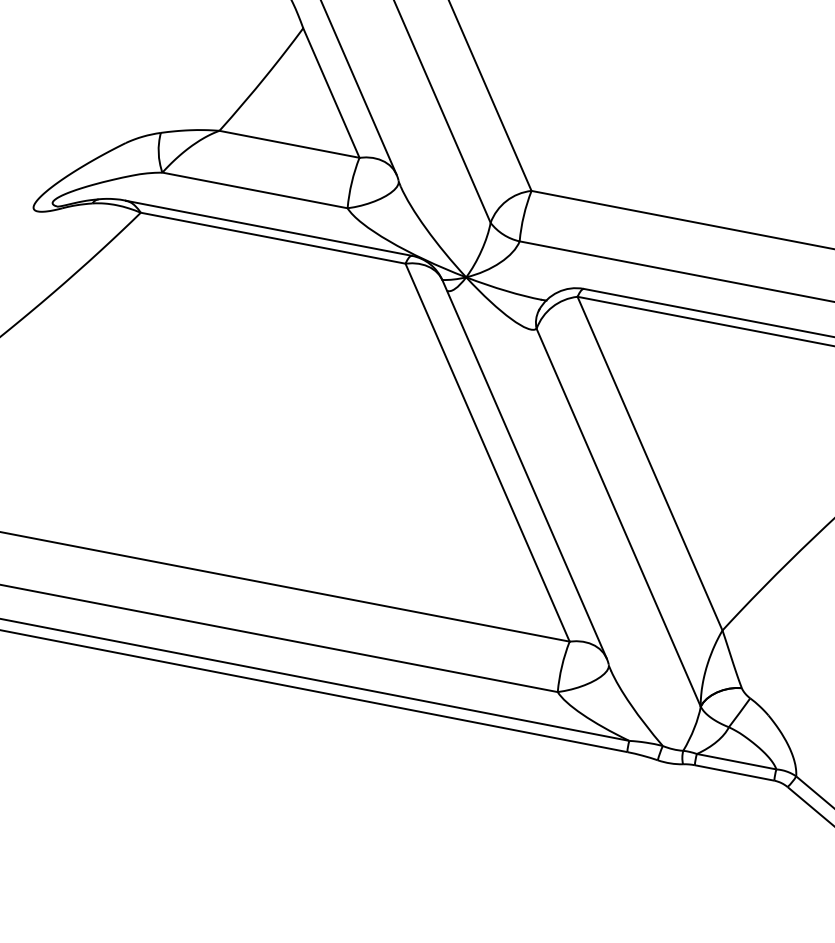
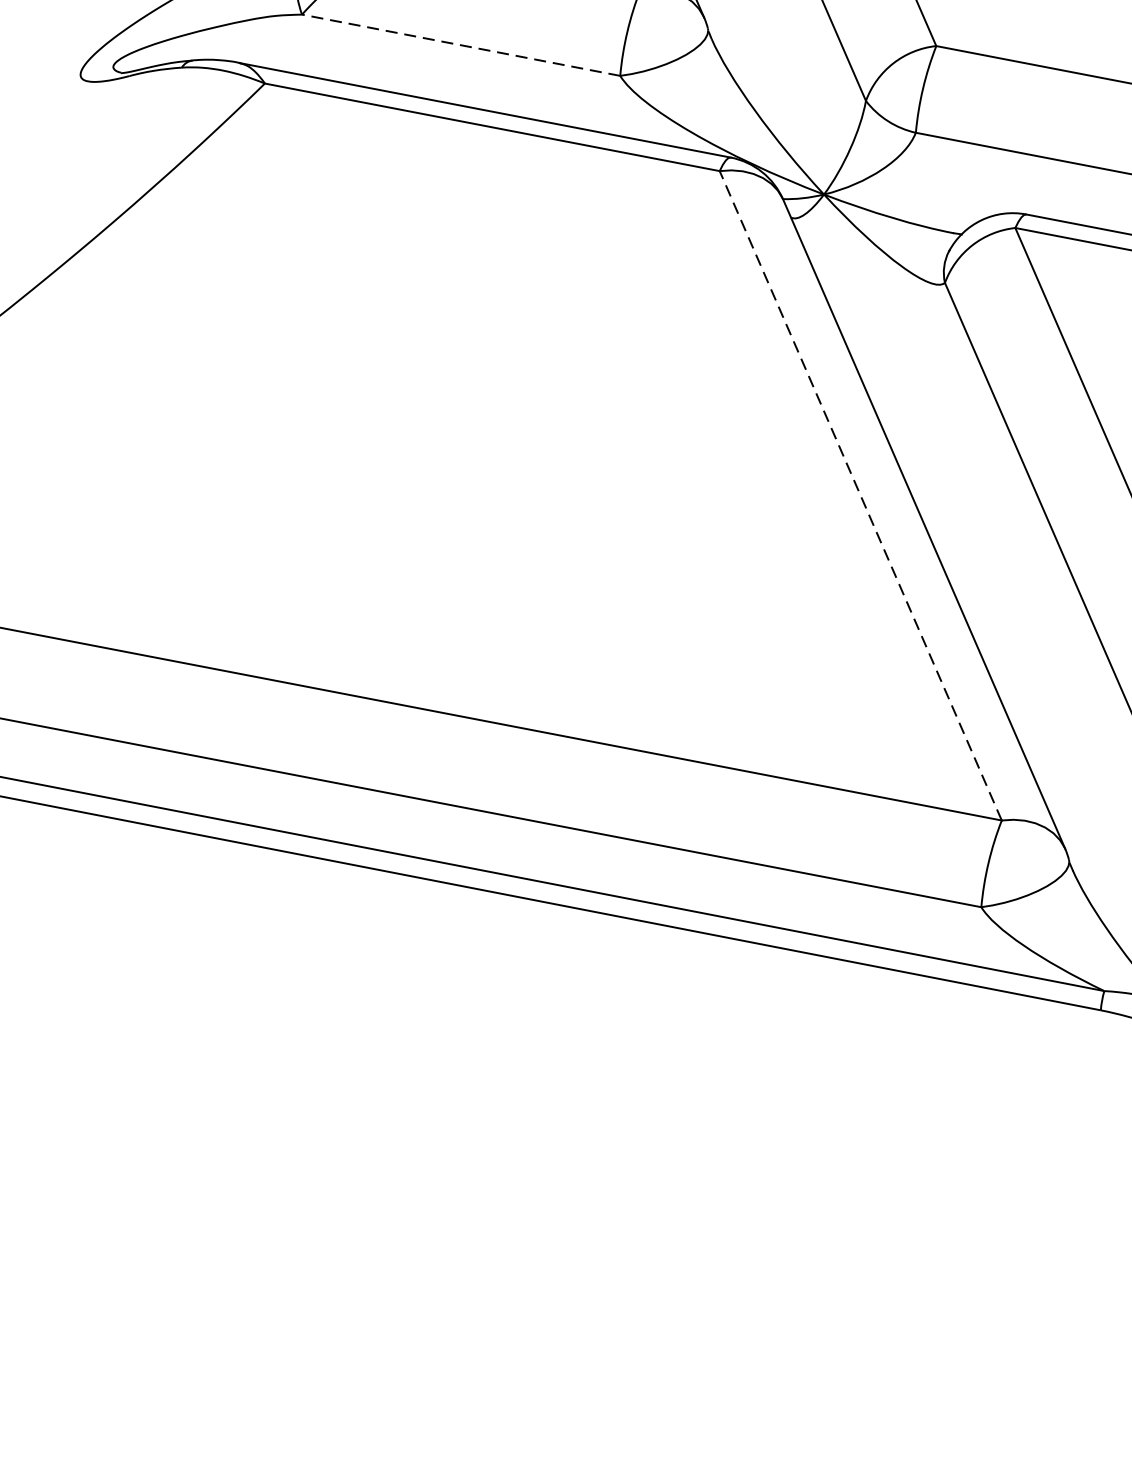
line: (254, 190) -> (460, 45), solid -> dashed
line: (487, 452) -> (860, 495), solid -> dashed

